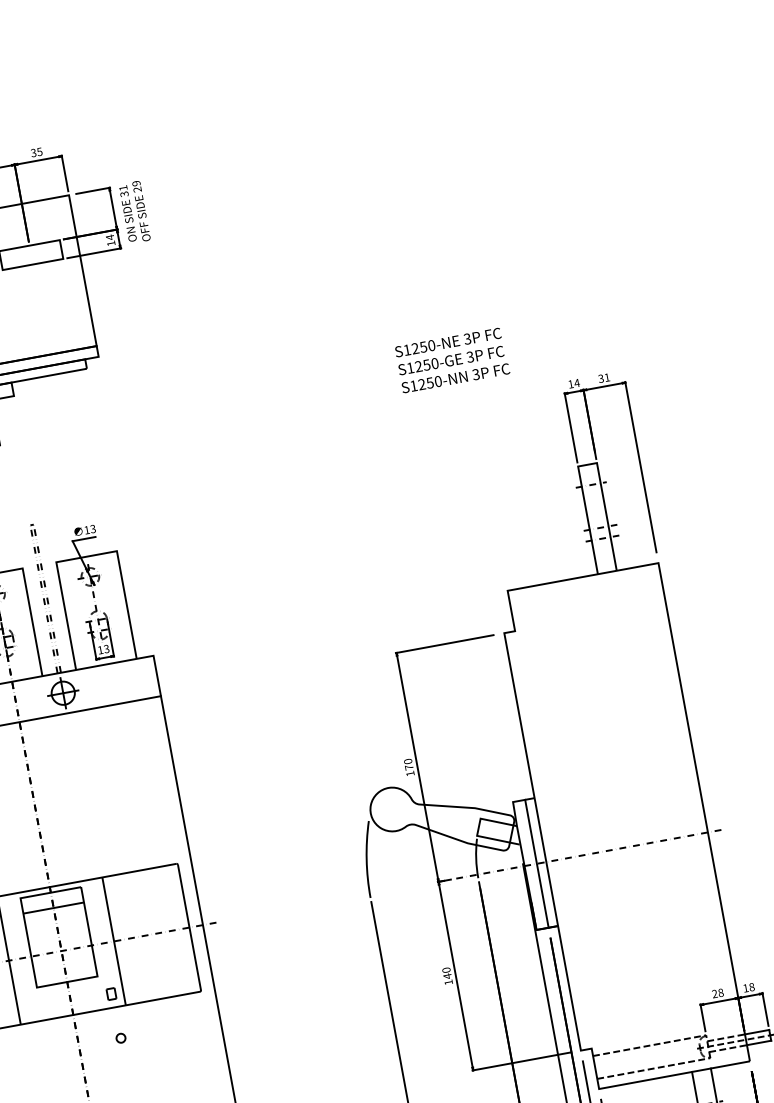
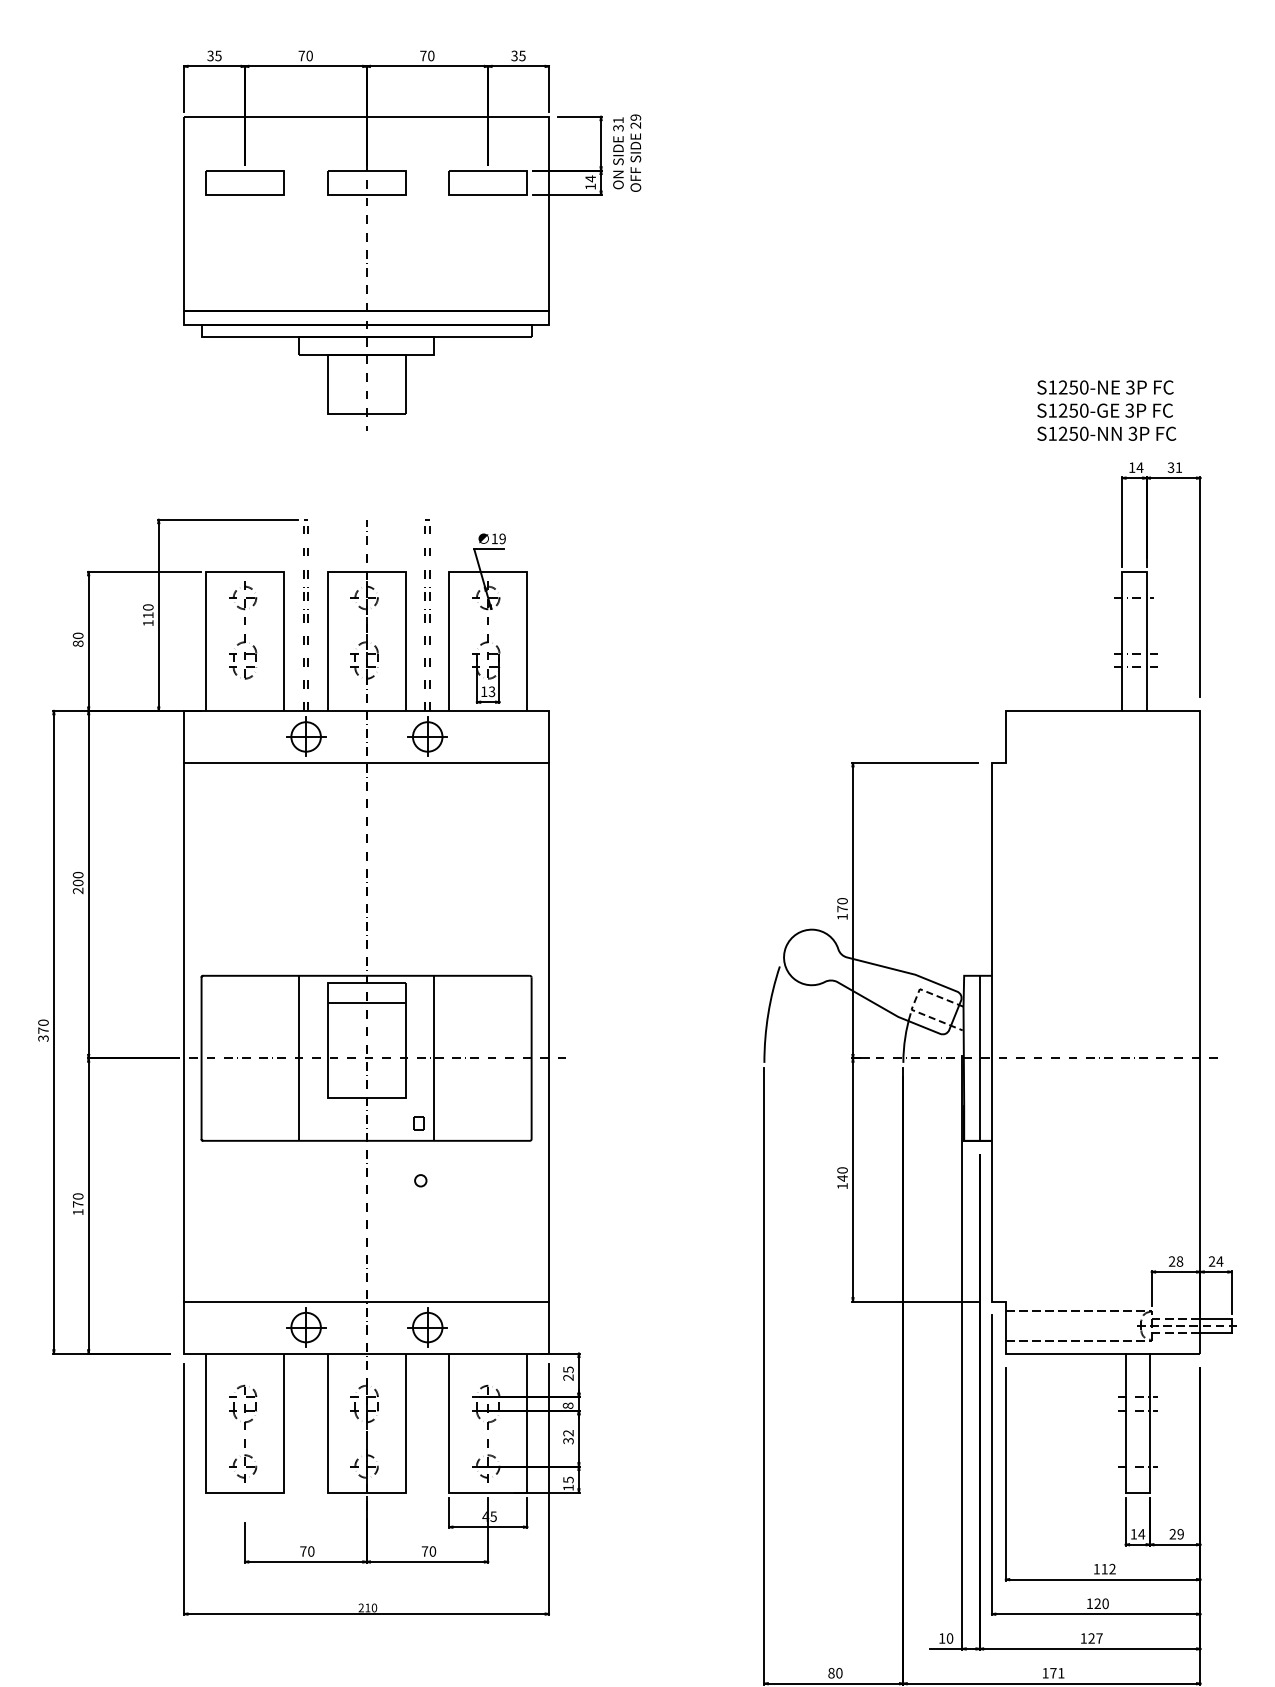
text: (452, 360) -> (1106, 410), moved
text: (93, 529) -> (502, 539), 13 -> 19
line: (478, 830) -> (914, 1003), solid -> dashed
text: (748, 987) -> (1215, 1261), 18 -> 24

